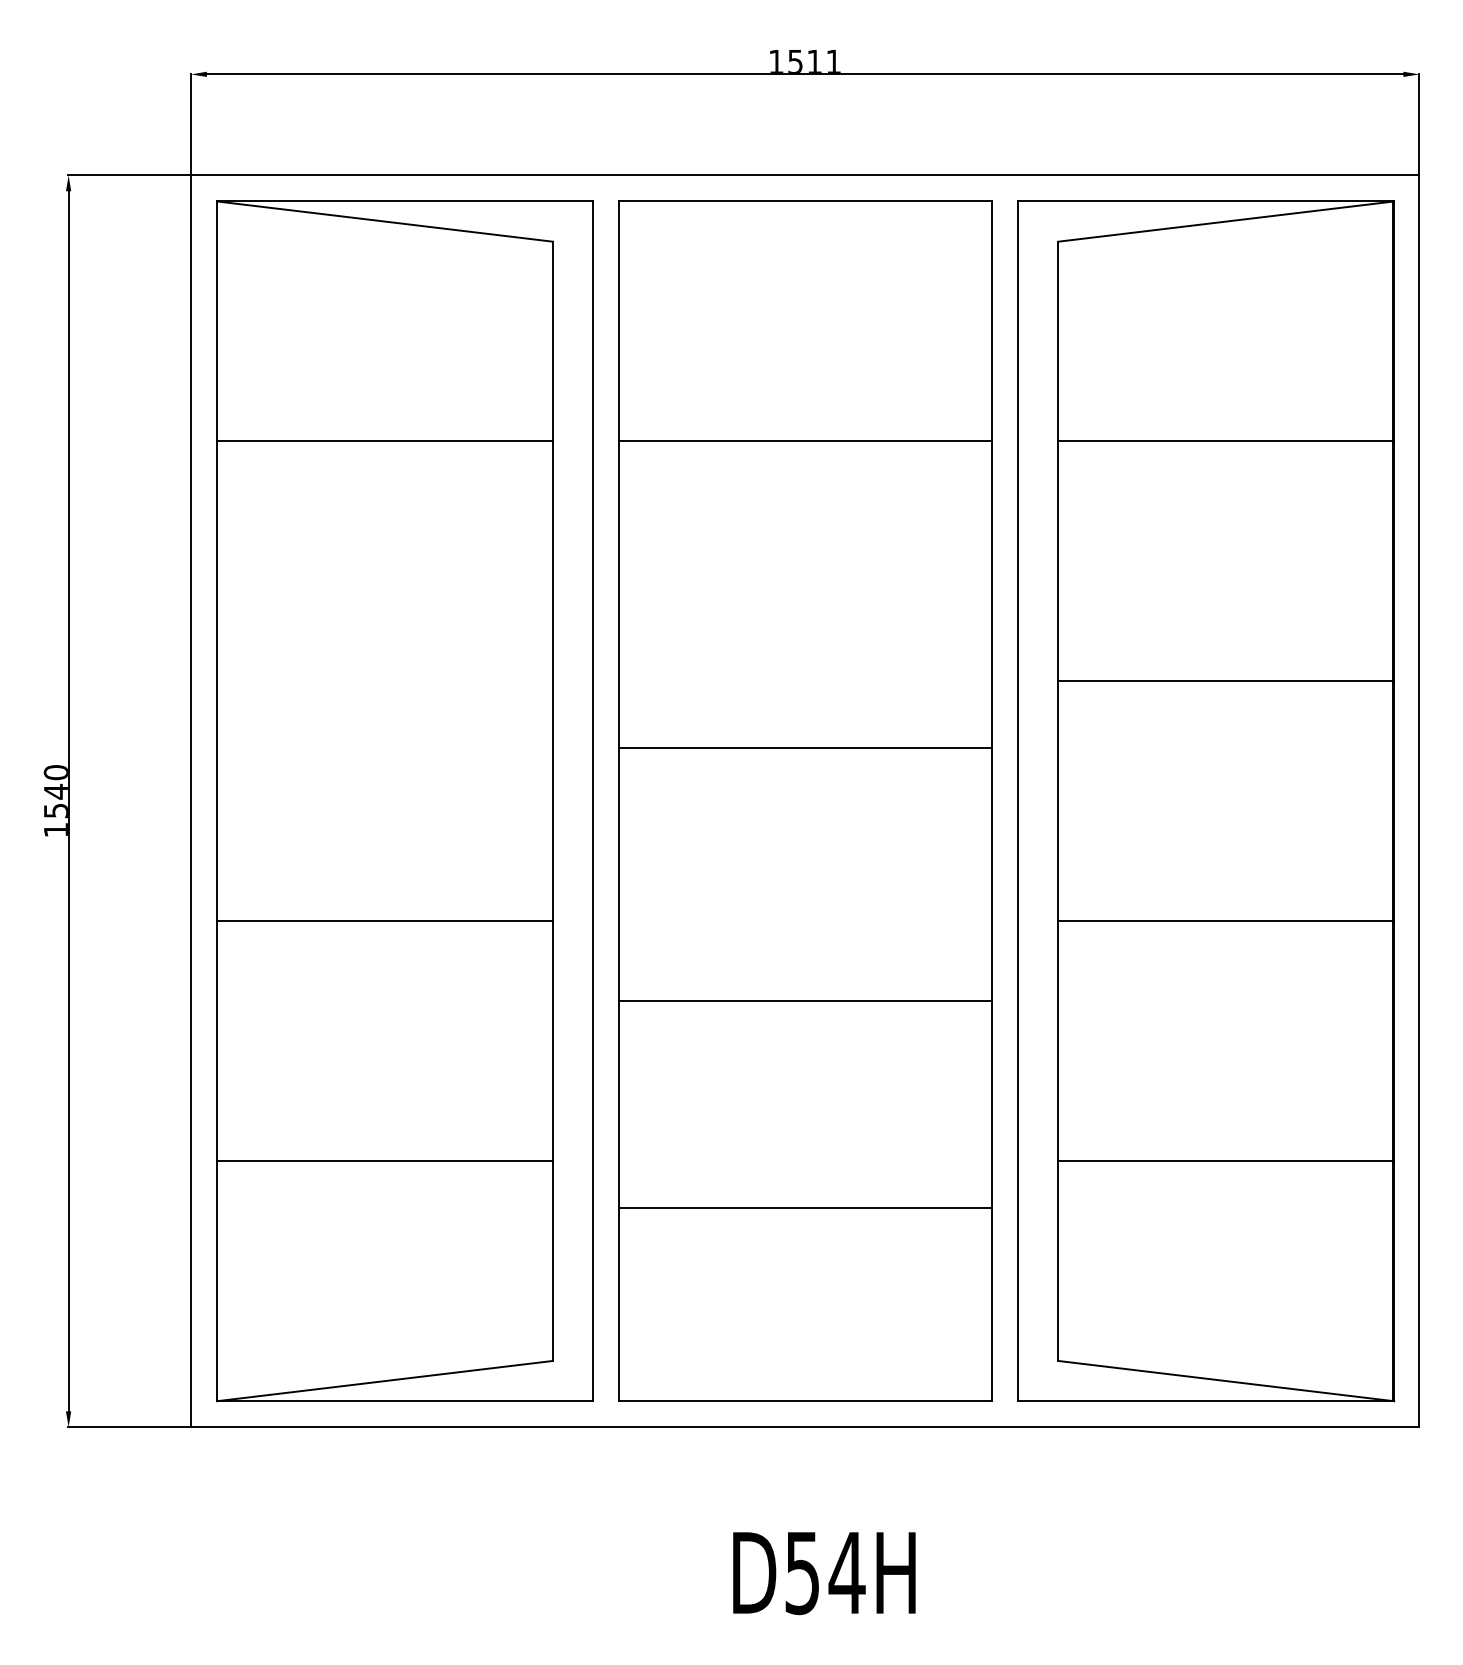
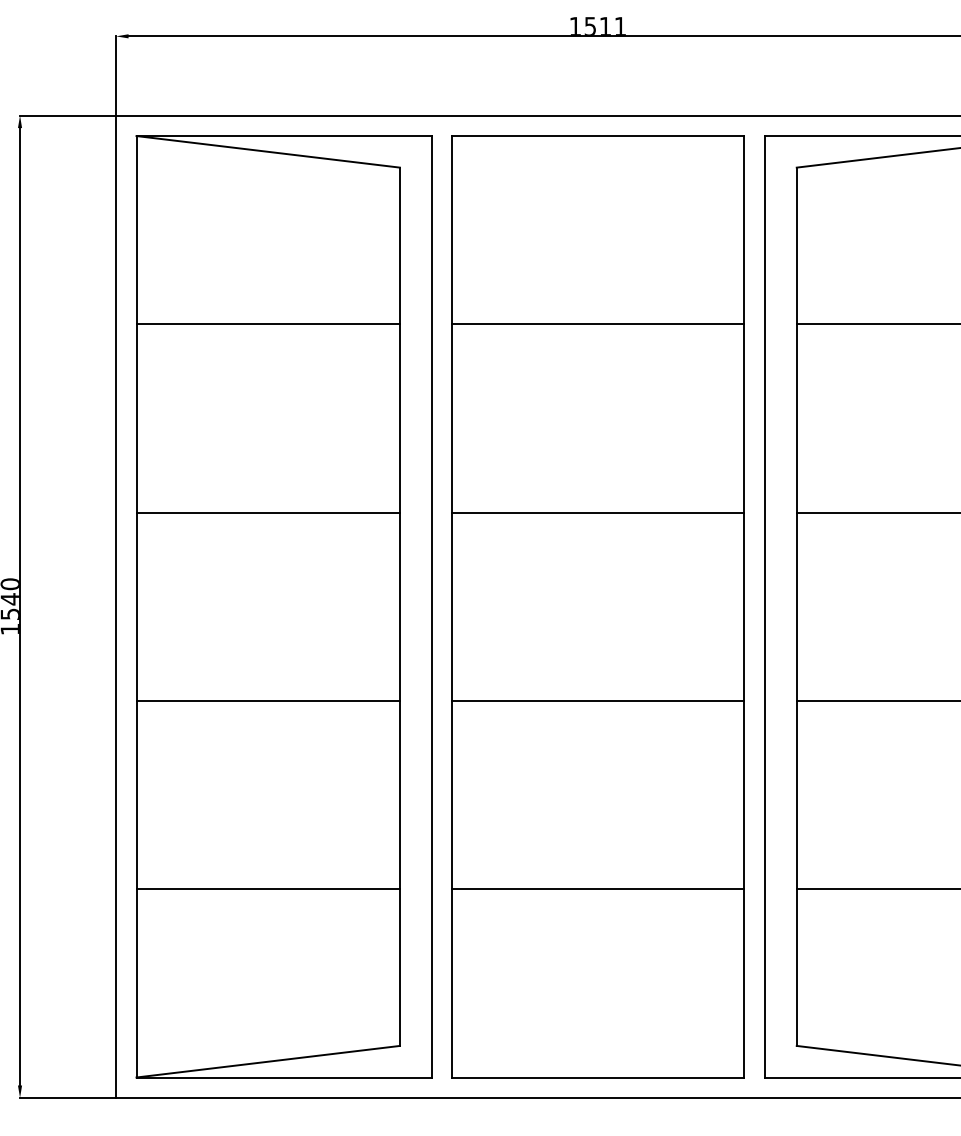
line: (384, 681) -> (267, 512), added
line: (805, 748) -> (598, 512), moved
line: (805, 1001) -> (598, 701), moved
line: (805, 1208) -> (598, 889), moved

